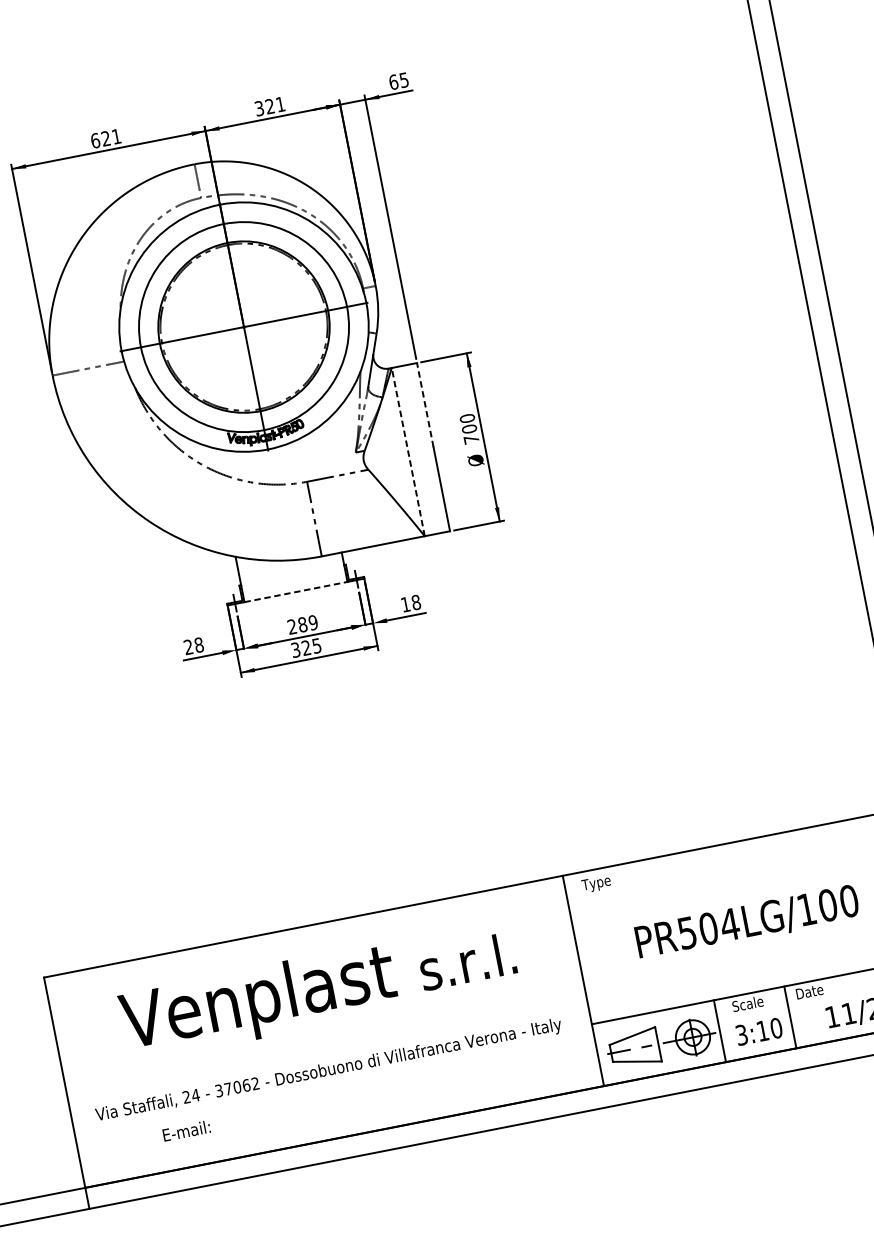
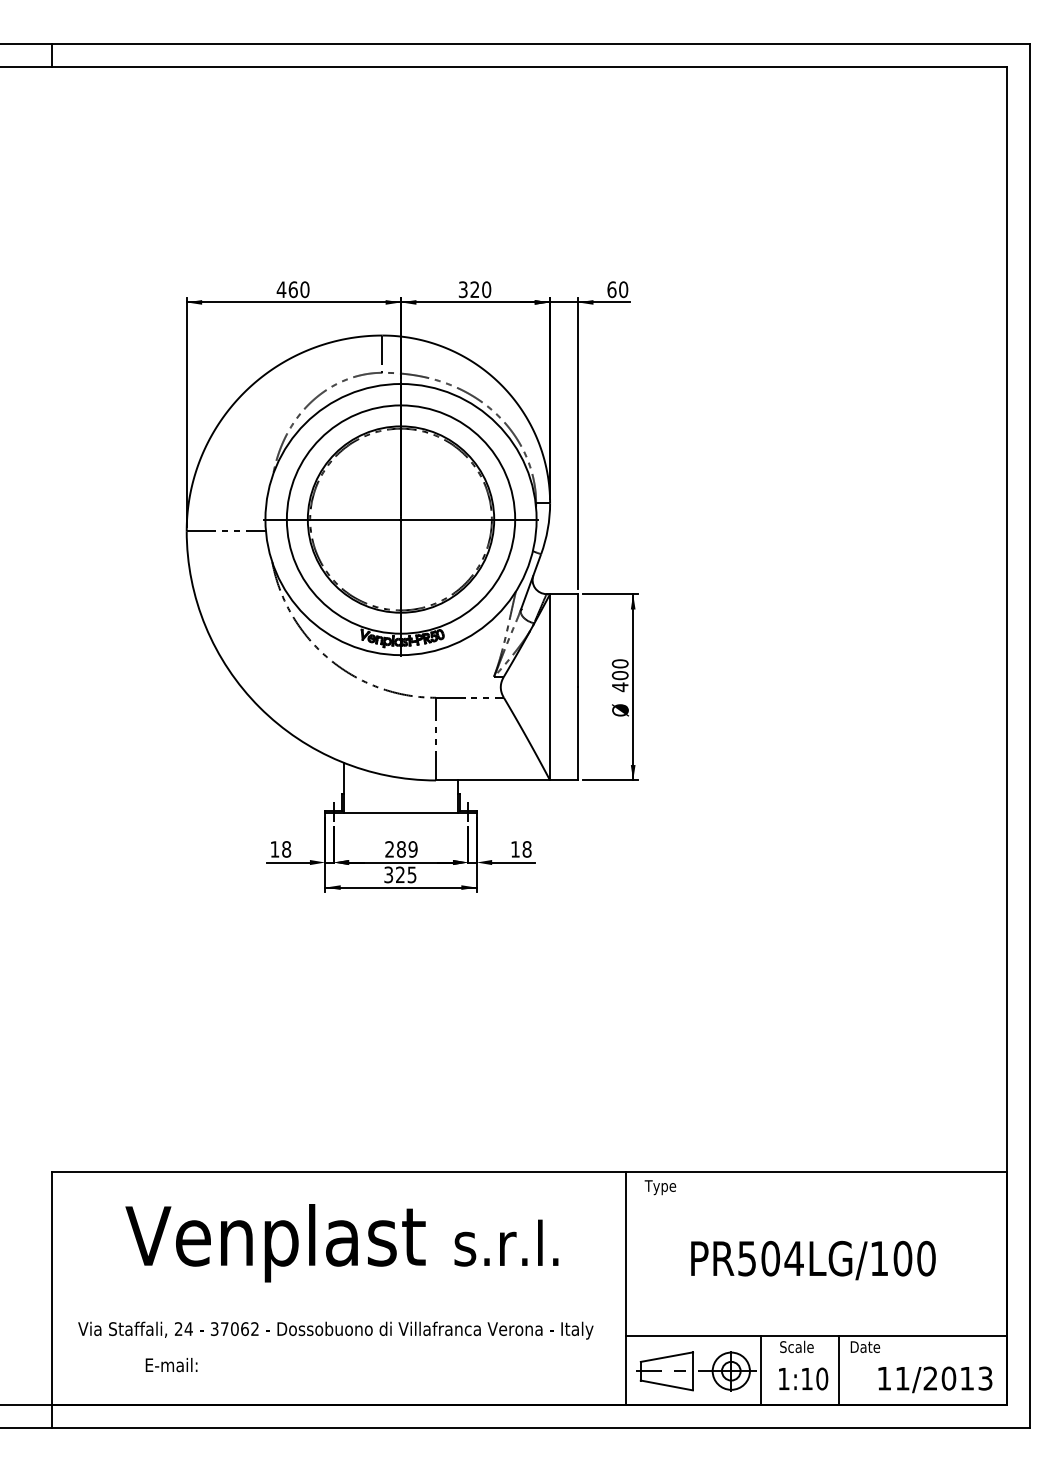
text: (404, 80) -> (623, 289), 65 -> 60
text: (280, 104) -> (486, 289), 321 -> 320
text: (105, 138) -> (292, 289), 621 -> 460
line: (425, 404) -> (578, 640), dashed -> solid
text: (471, 439) -> (620, 687), 700 -> 400
line: (408, 451) -> (550, 686), dashed -> solid
line: (296, 592) -> (401, 813), dashed -> solid
text: (188, 647) -> (274, 849), 28 -> 18
text: (741, 1034) -> (783, 1378), 3:10 -> 1:10

